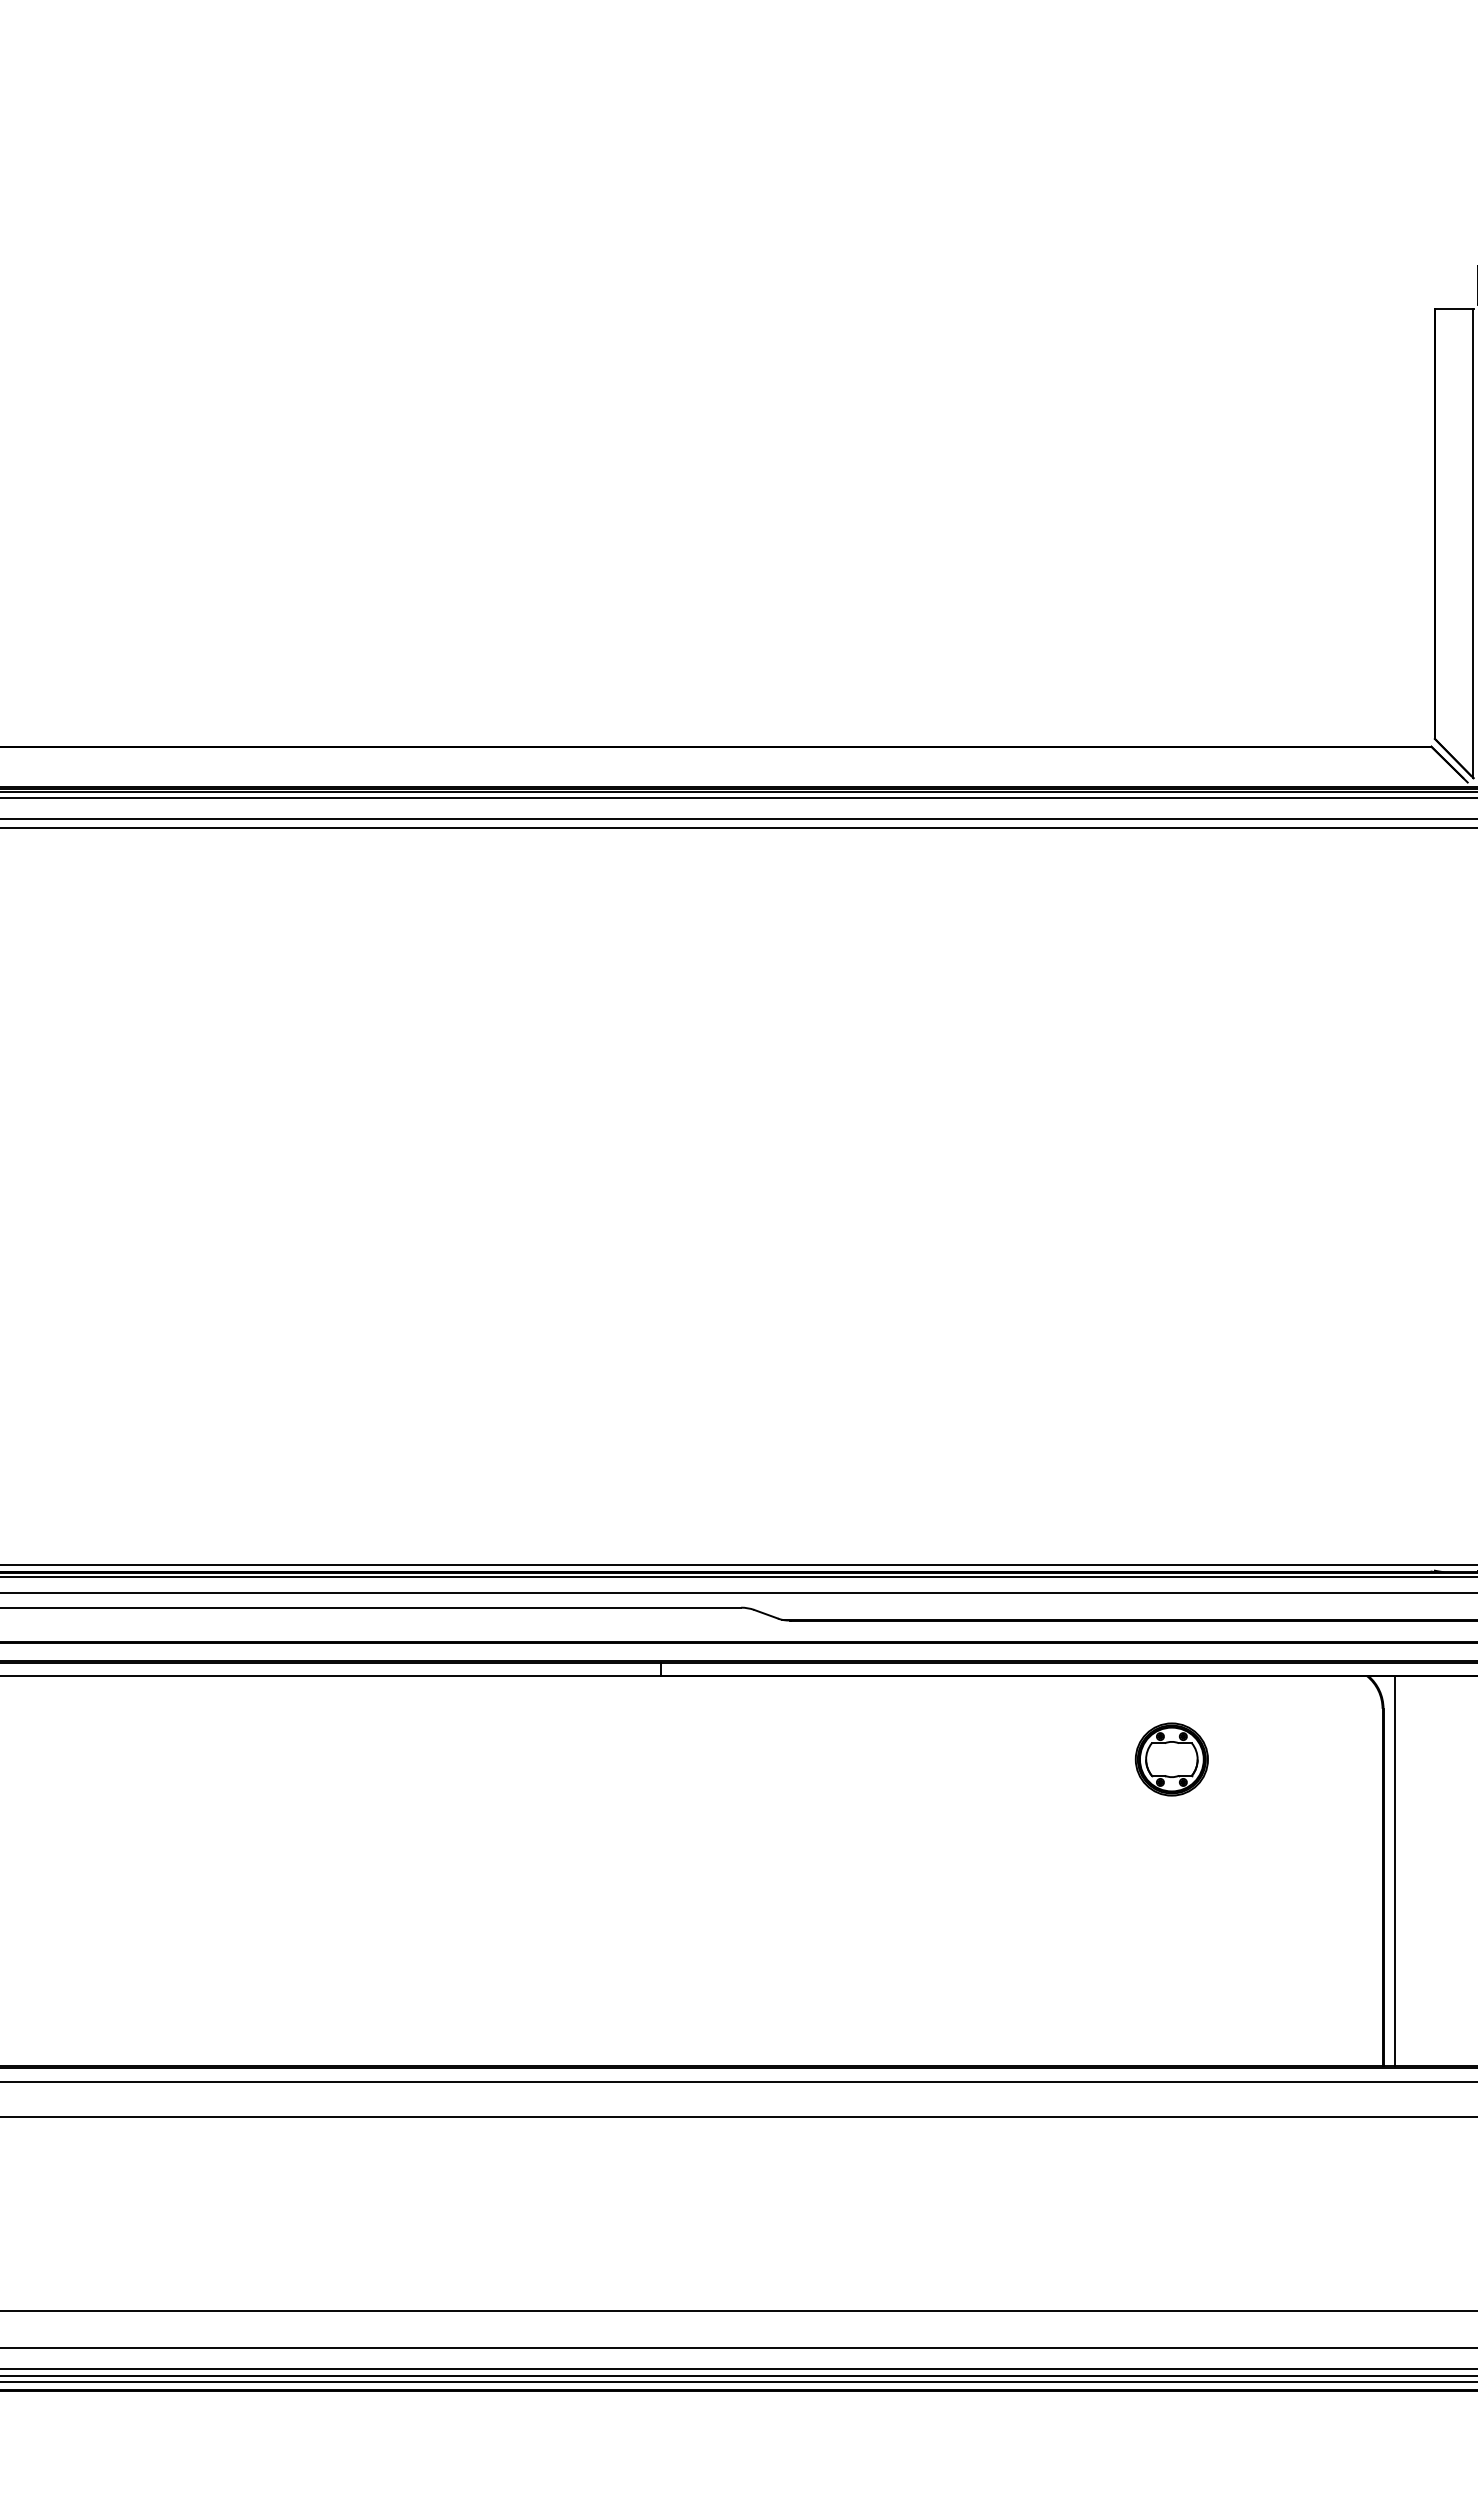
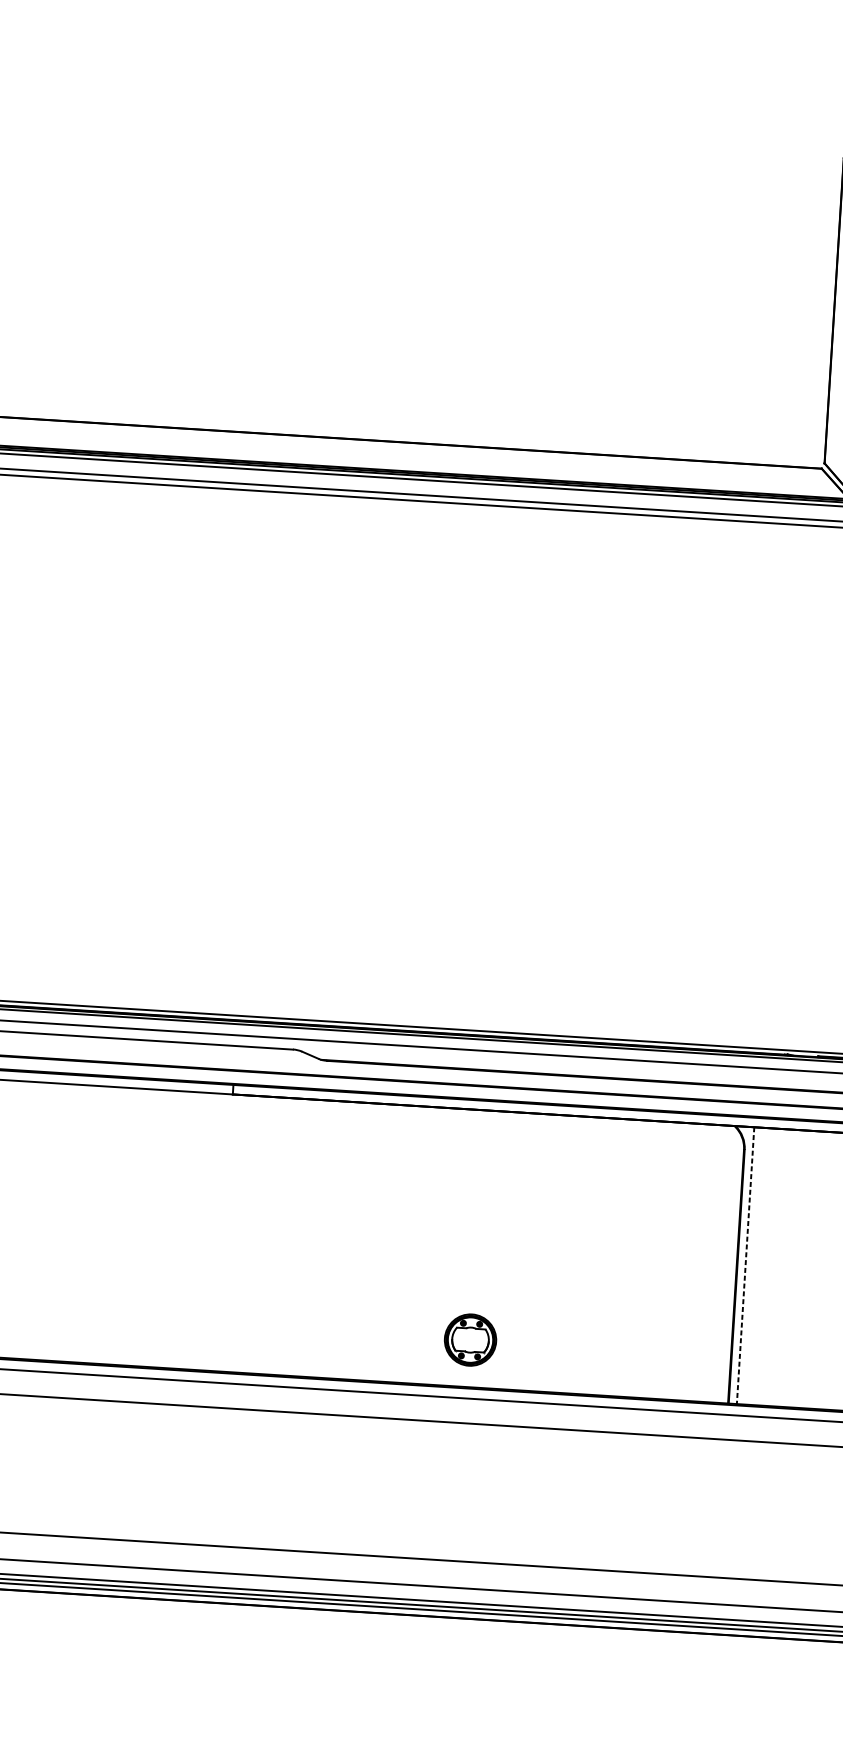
part: (1171, 1759) -> (470, 1340), moved
line: (1394, 1870) -> (745, 1265), solid -> dashed

